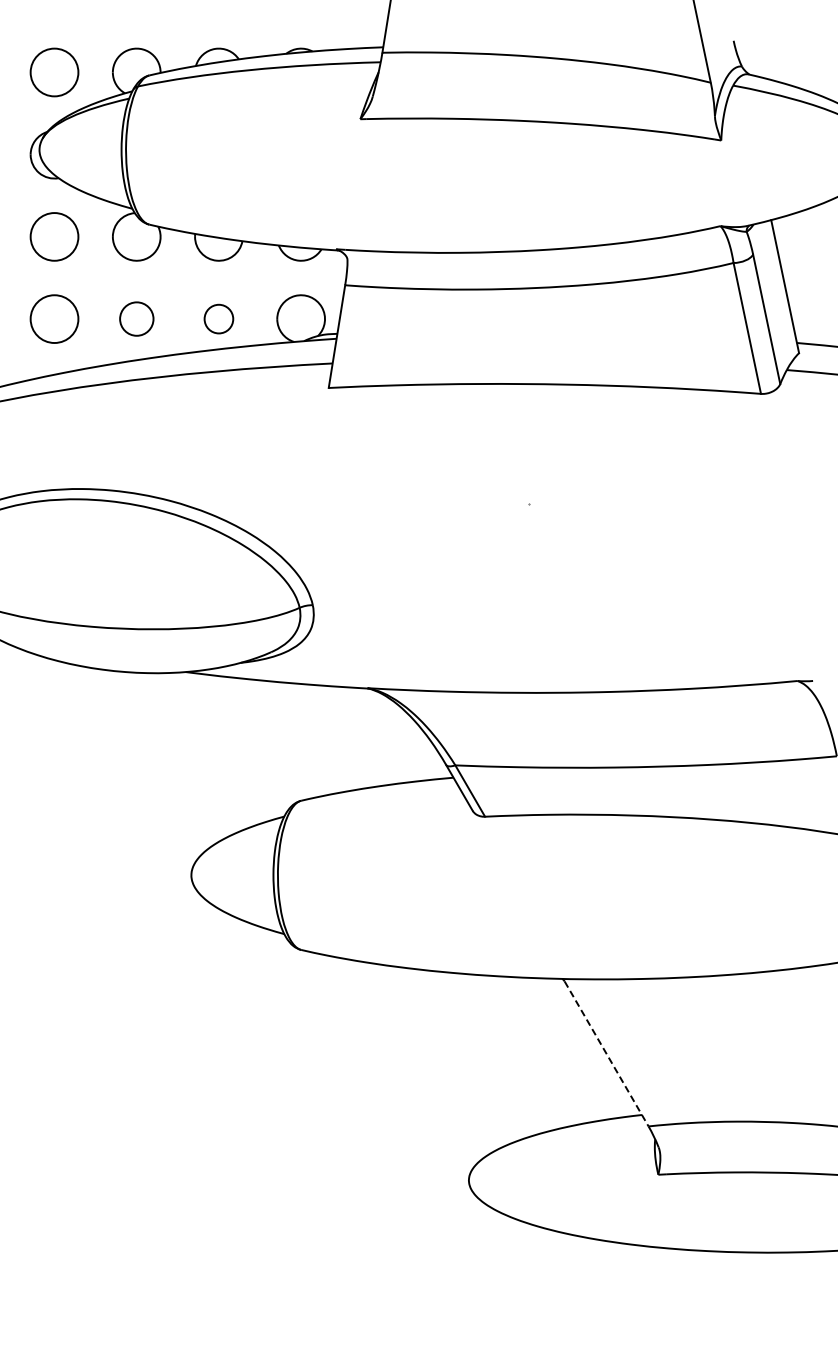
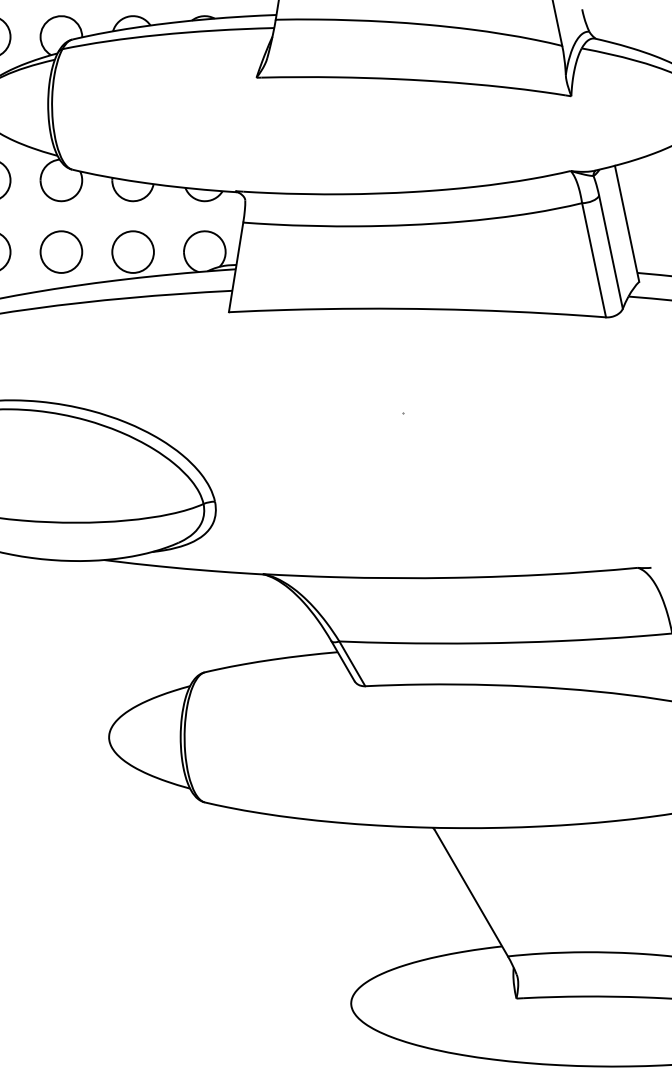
circle: (136, 318) -> (61, 251), size x1.43
circle: (218, 319) -> (132, 252), size x1.67
line: (606, 1053) -> (471, 892), dashed -> solid

